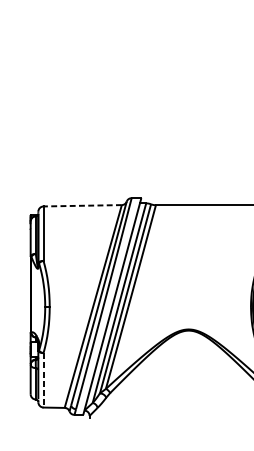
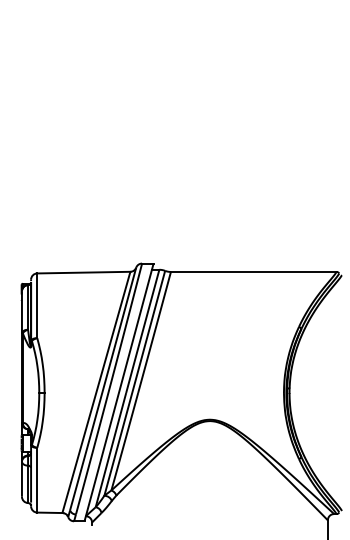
line: (82, 205) -> (83, 272), dashed -> solid
line: (43, 380) -> (37, 480), dashed -> solid

